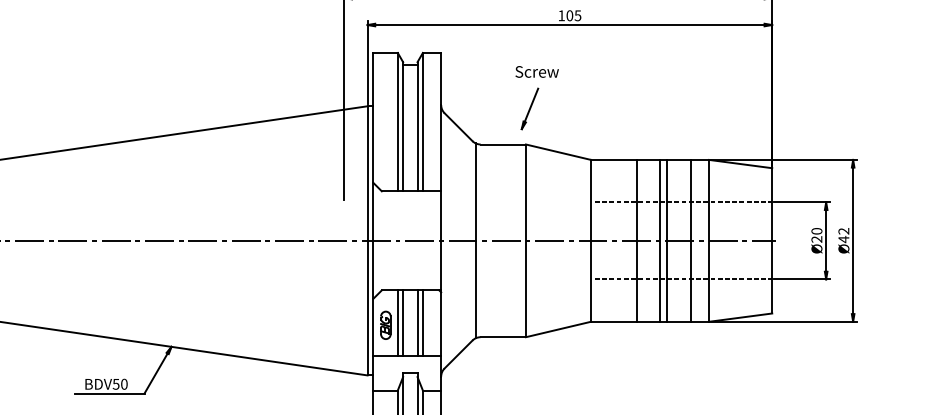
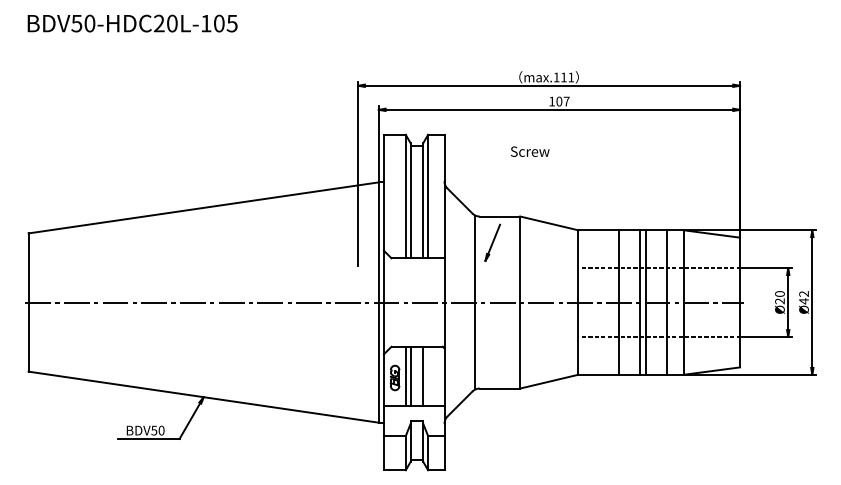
text: (577, 15) -> (566, 101), 105 -> 107
part: (529, 108) -> (492, 242), moved
line: (423, 322) -> (428, 375), removed

